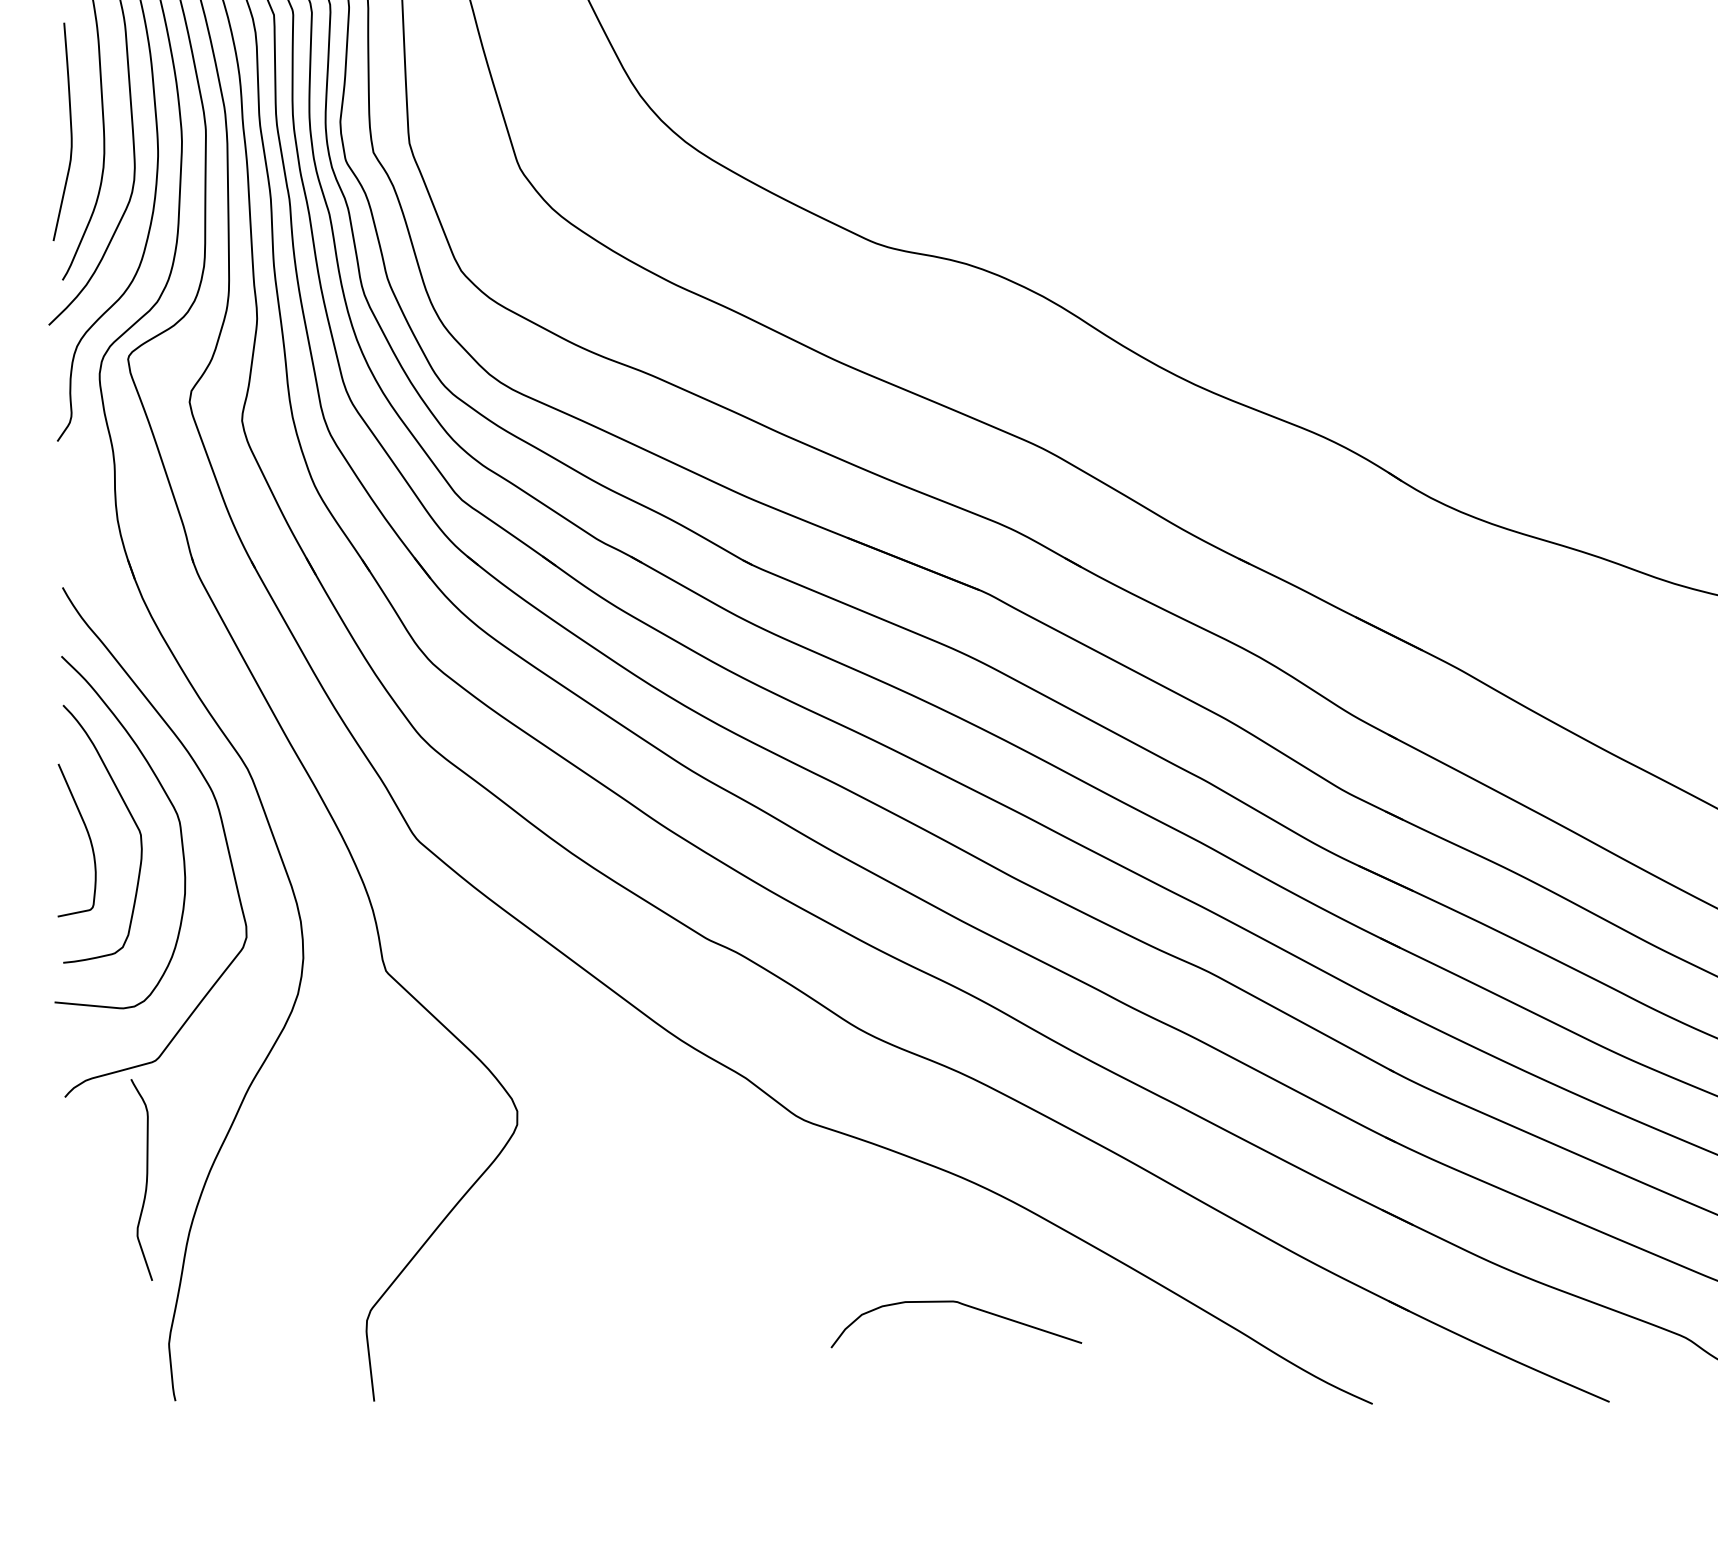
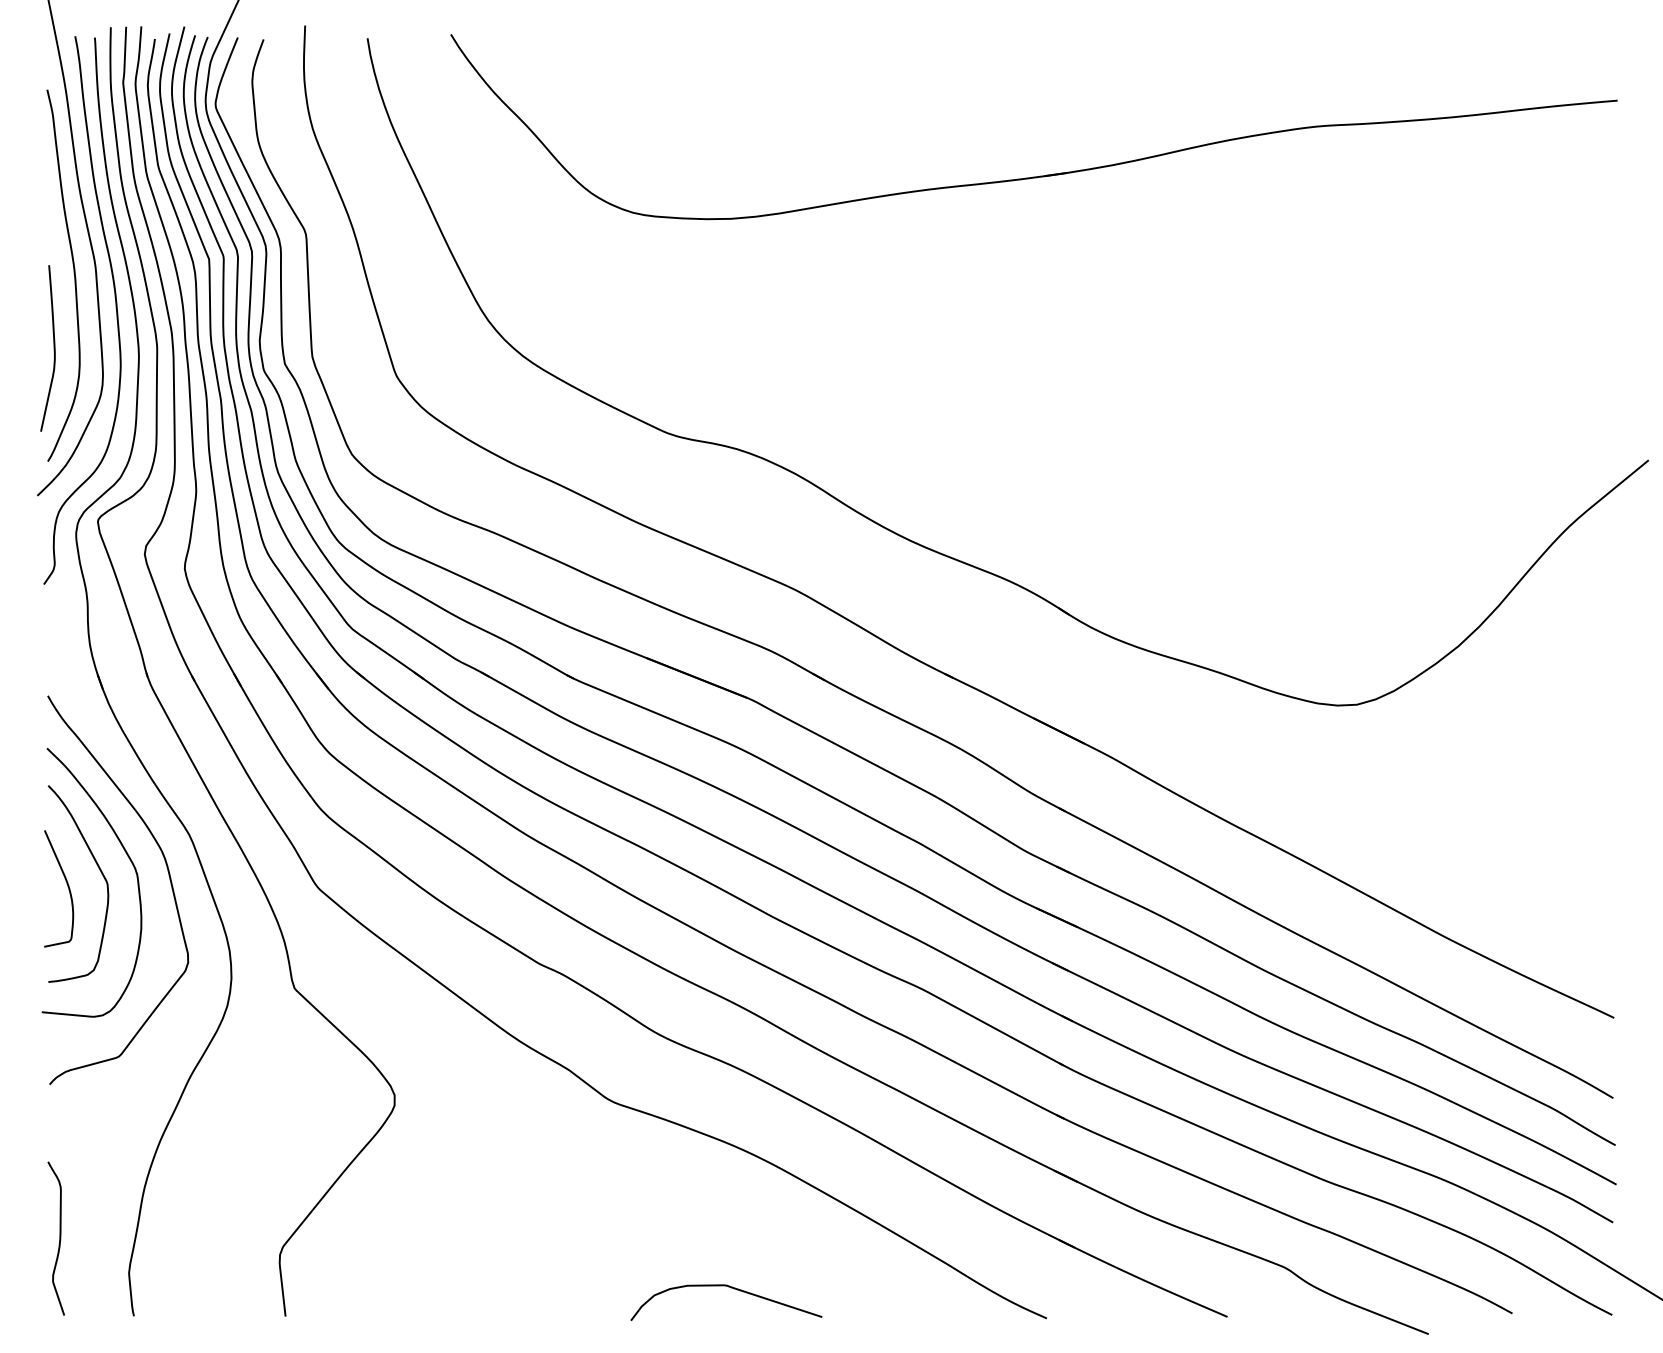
curve: (145, 1179) -> (59, 1238), moved
curve: (962, 1305) -> (731, 1288), moved

